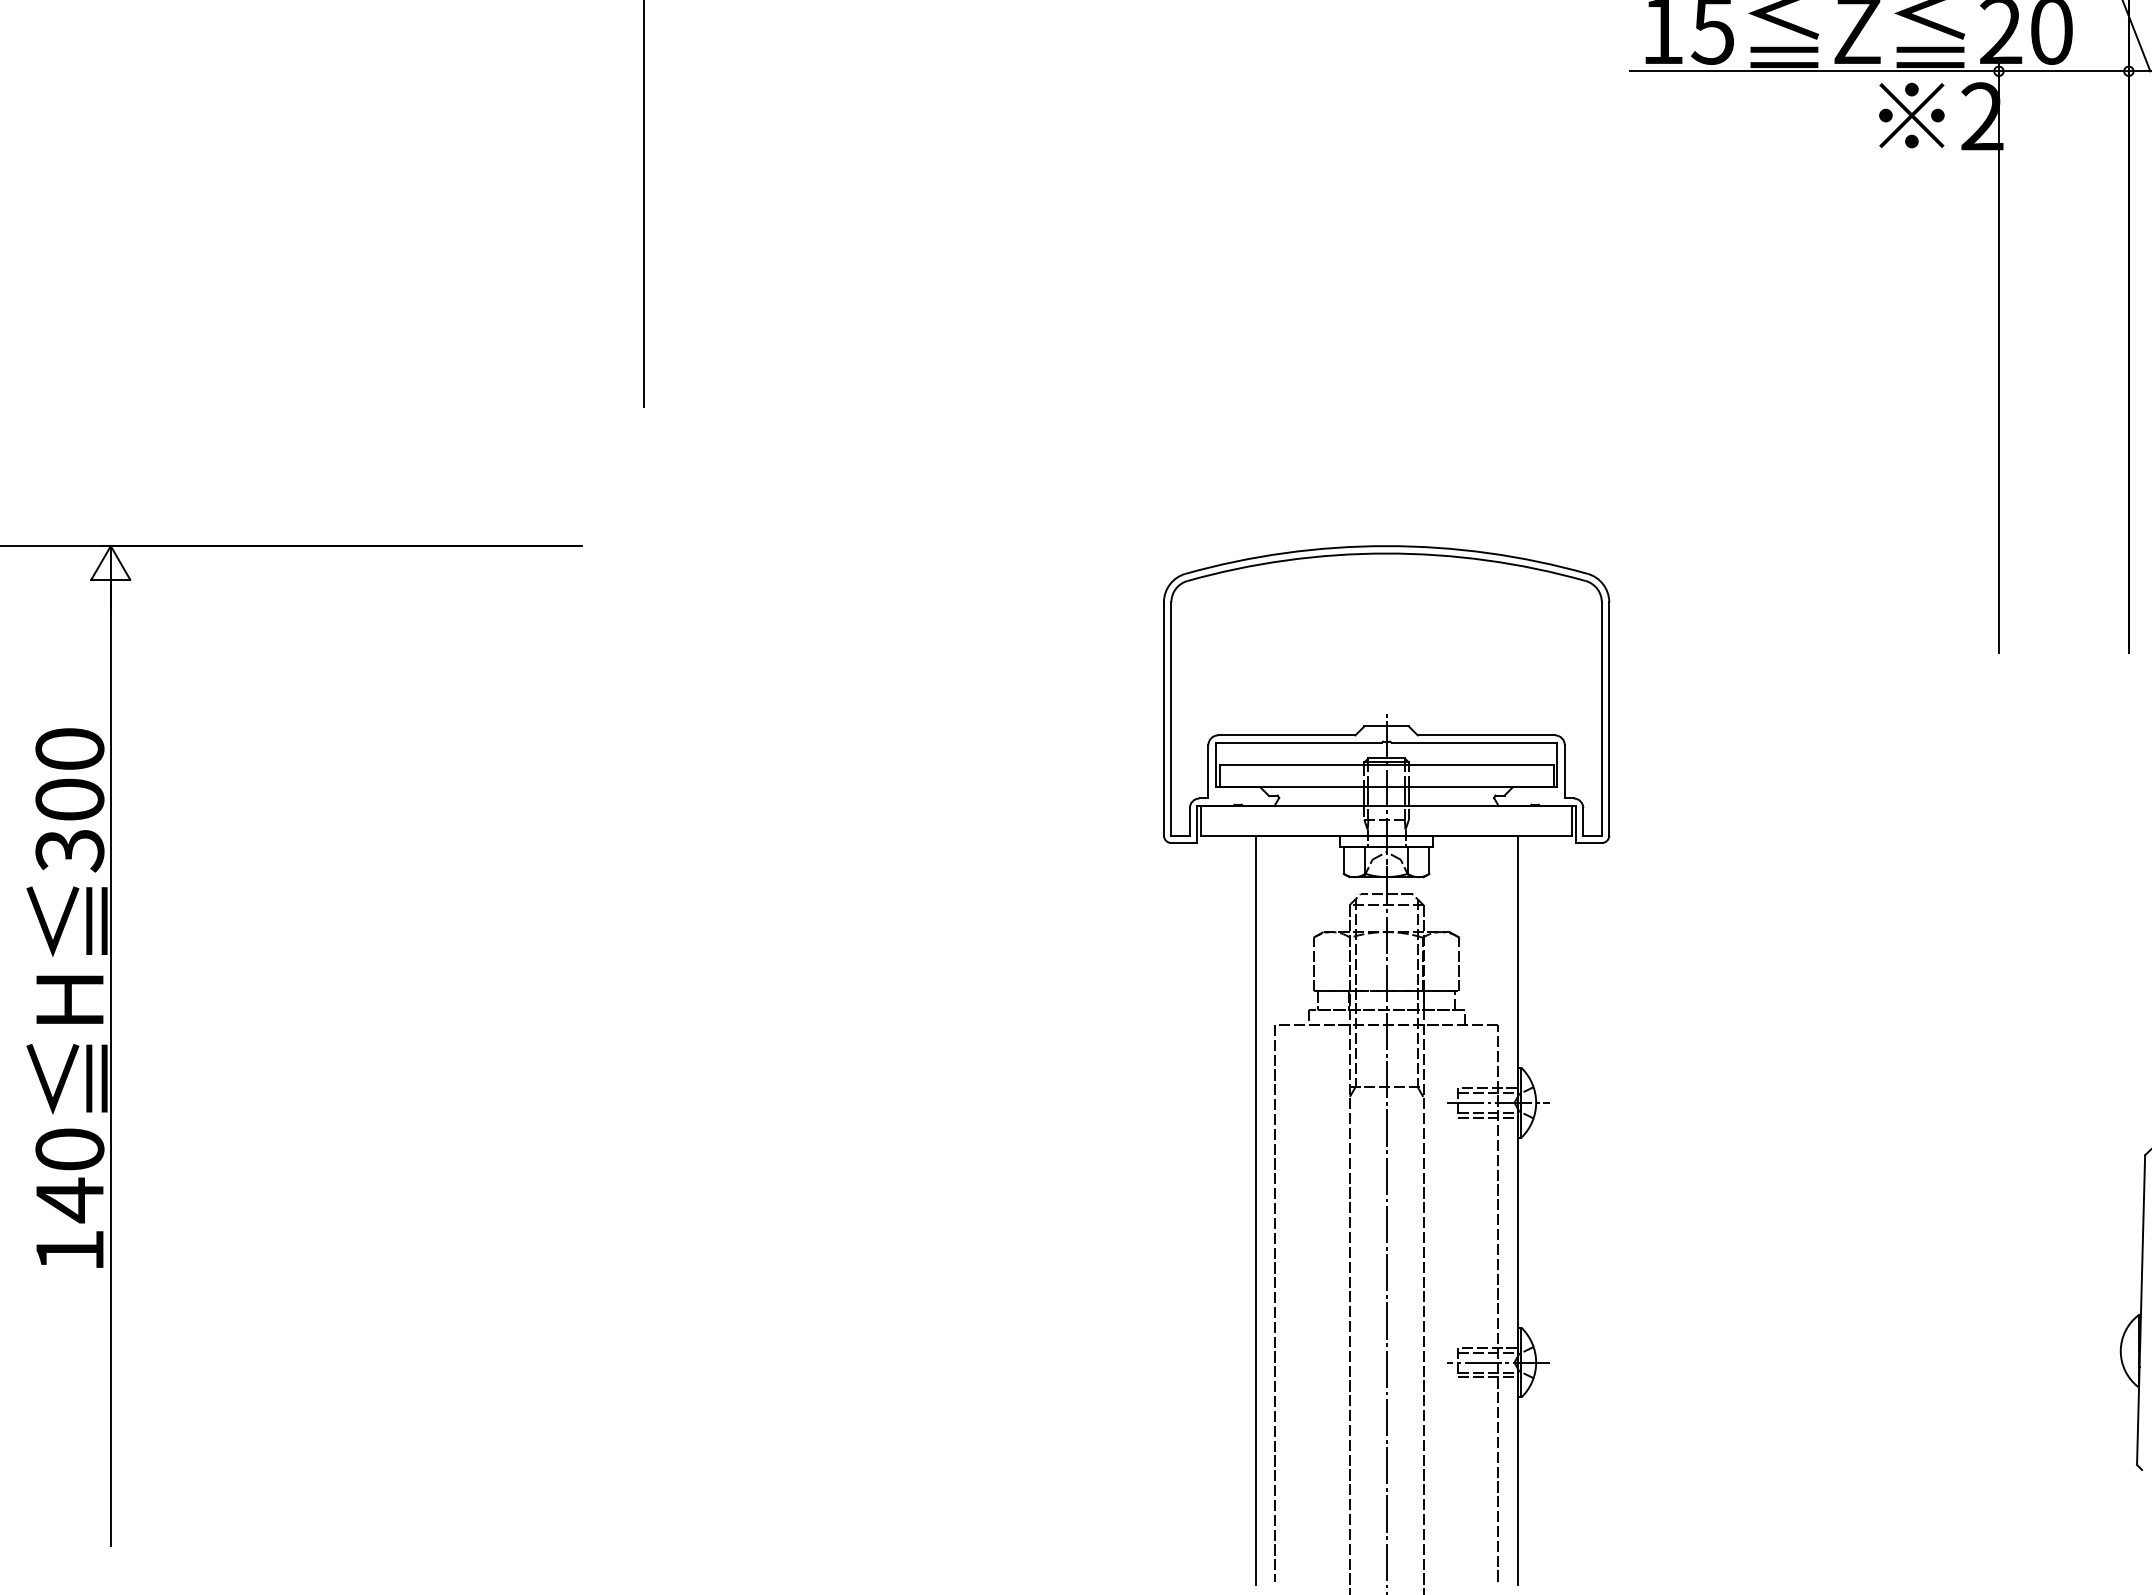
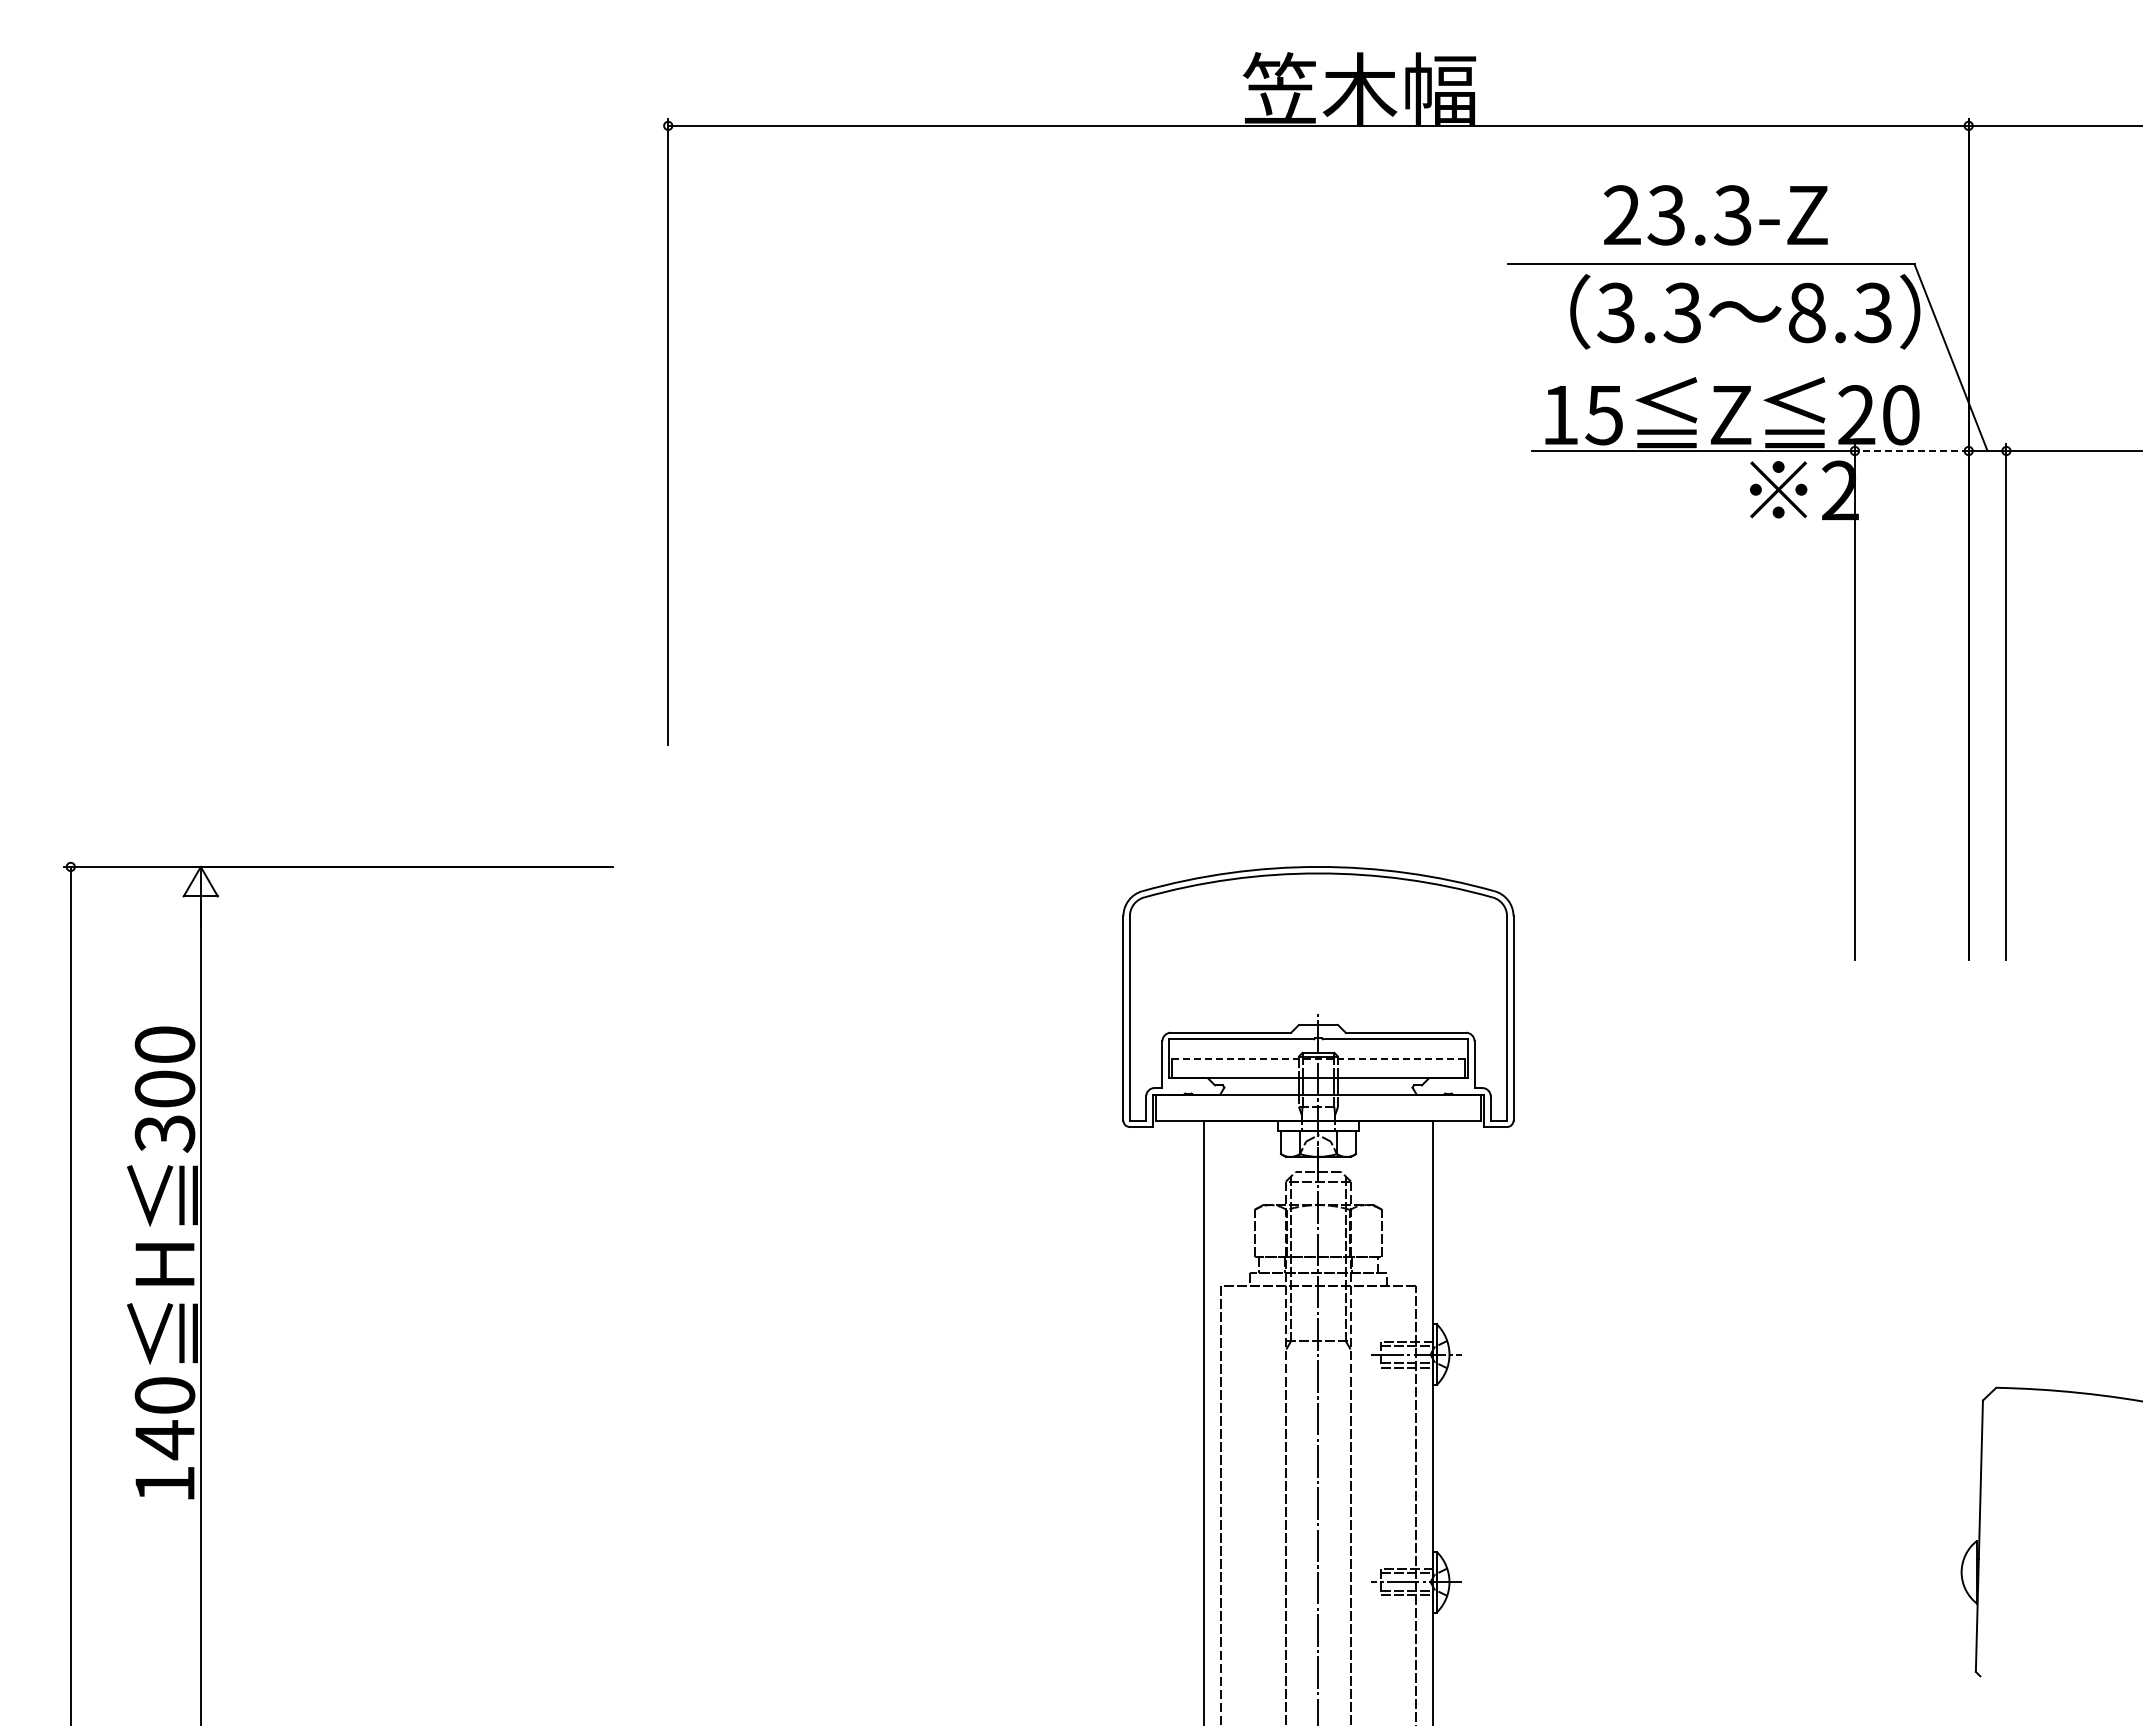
line: (2063, 70) -> (1911, 450), solid -> dashed
line: (1385, 764) -> (1317, 1058), solid -> dashed

